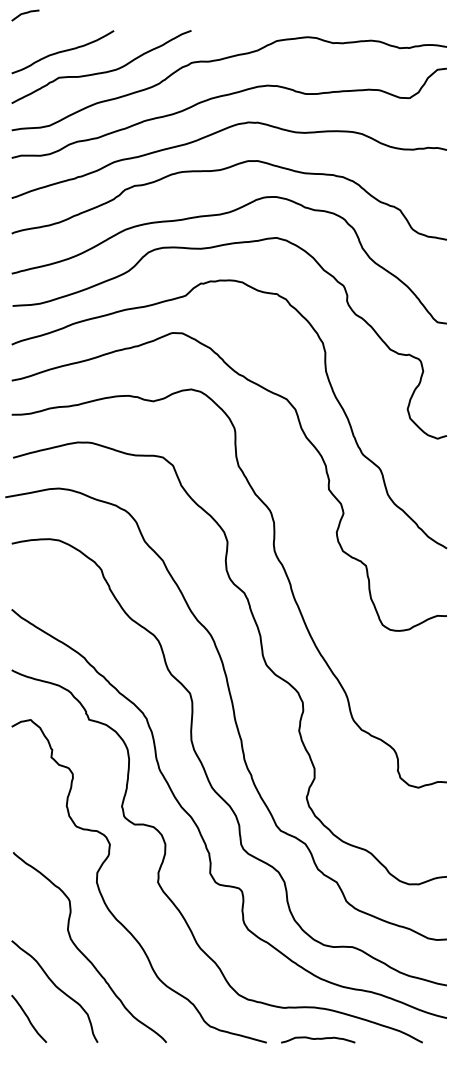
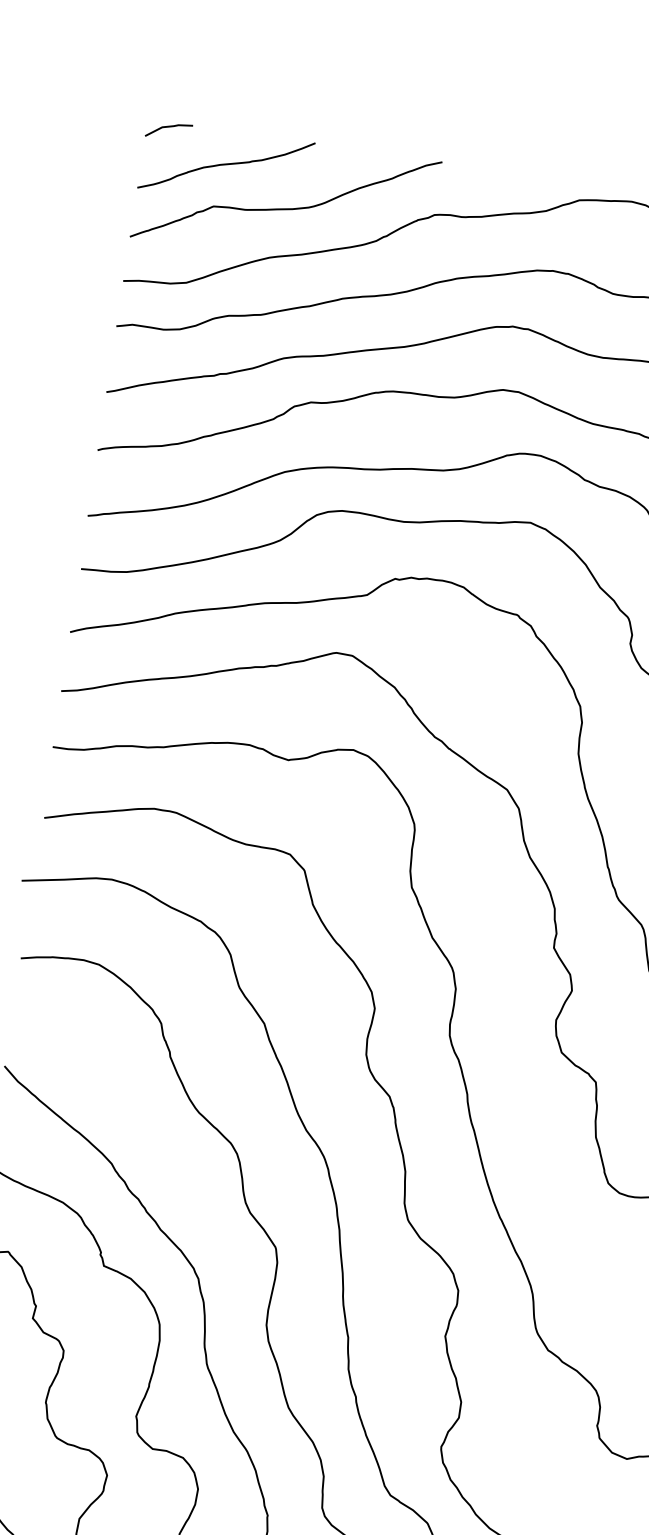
line: (24, 14) -> (167, 128), moved

